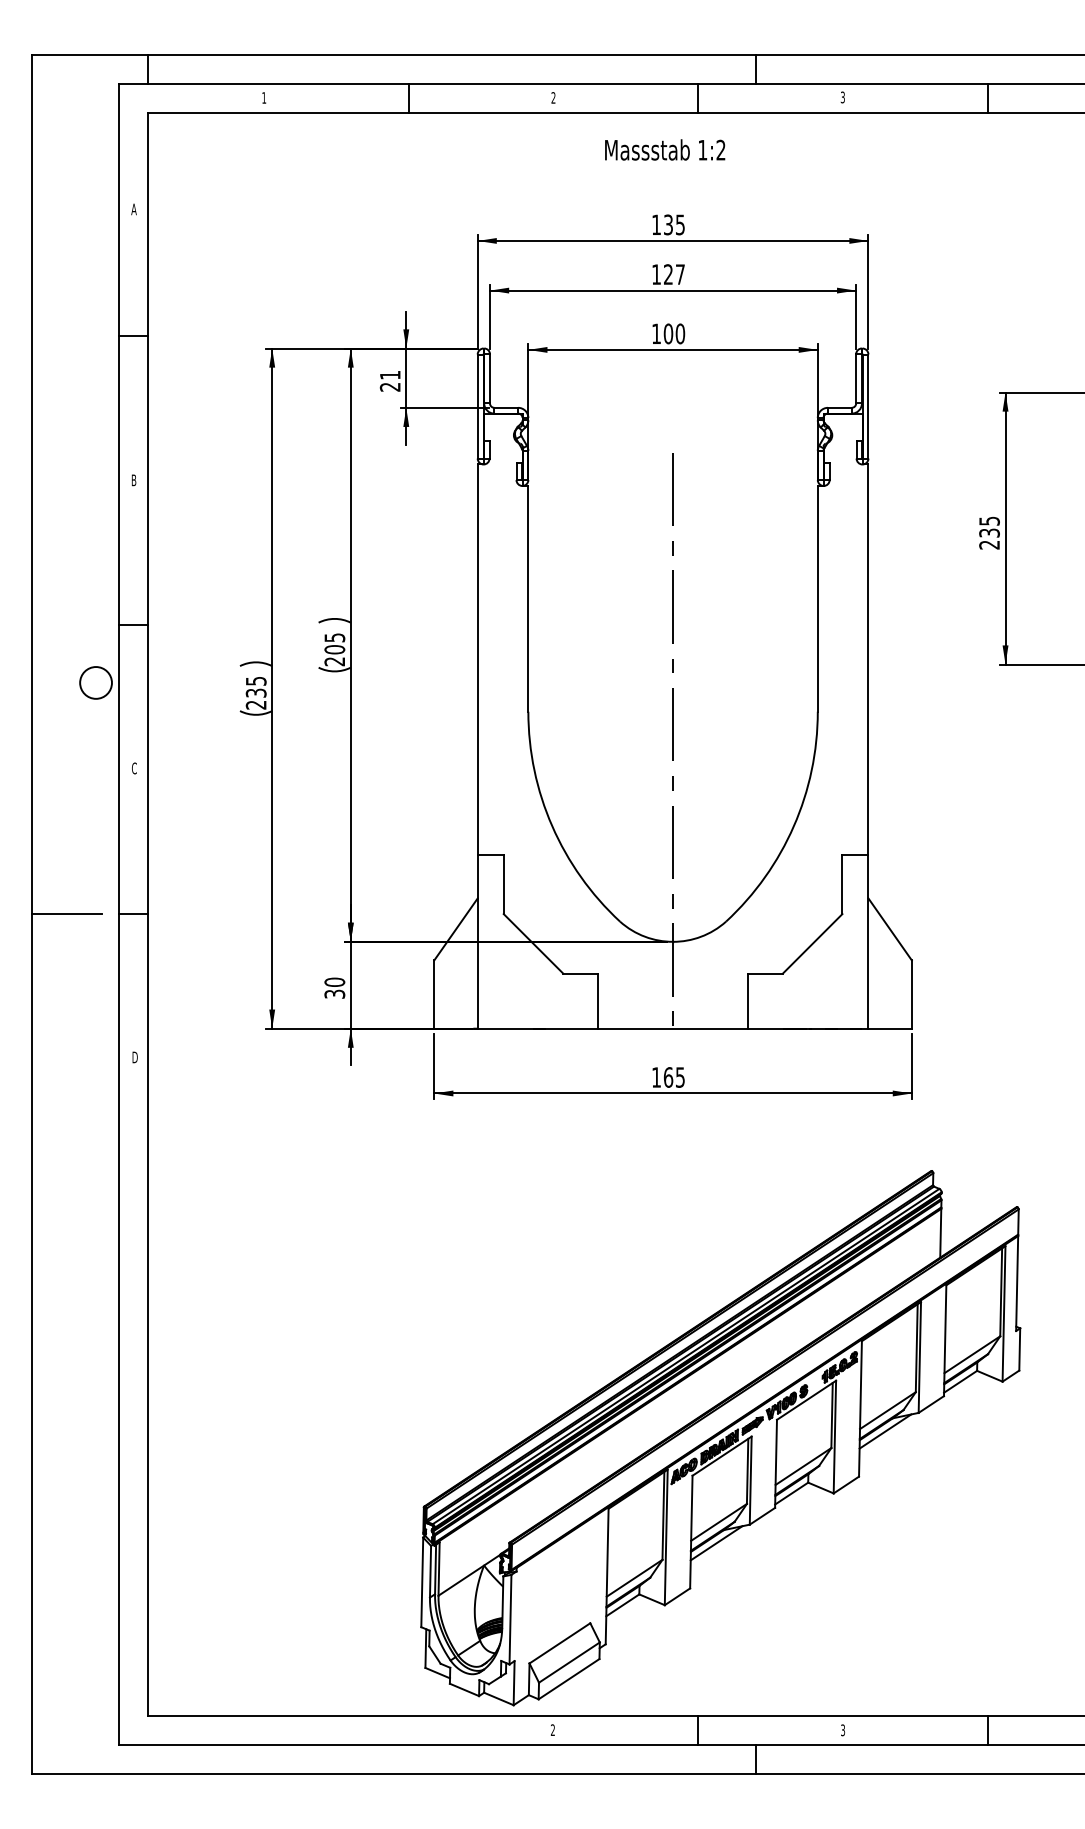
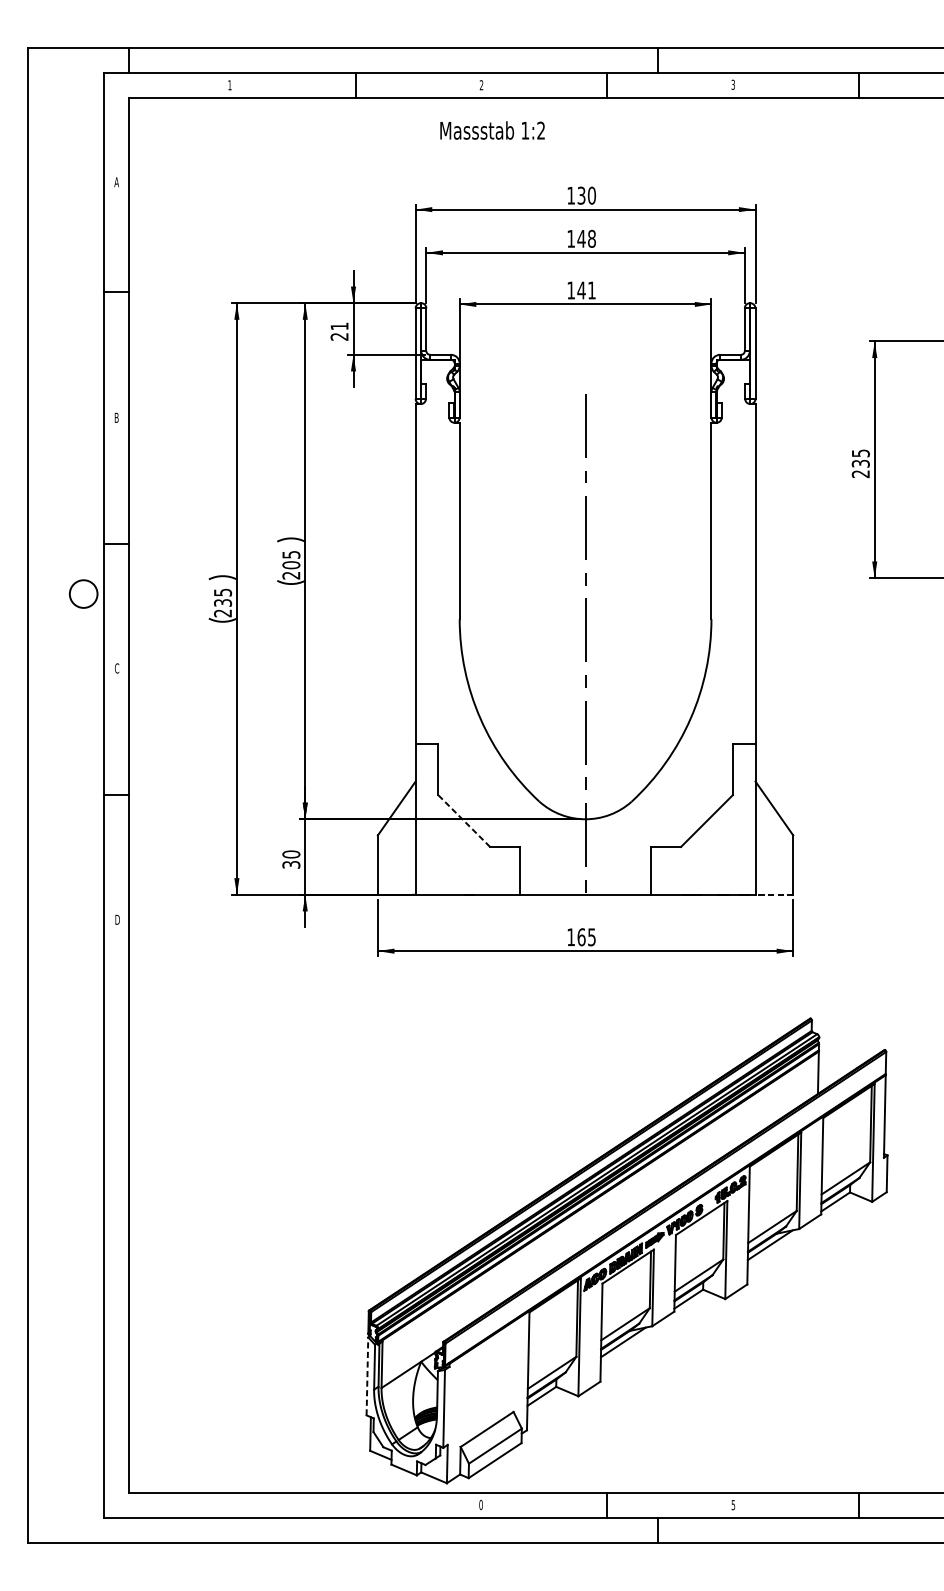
text: (665, 149) -> (492, 130), moved
text: (680, 224) -> (592, 195), 135 -> 130
text: (674, 274) -> (586, 238), 127 -> 148
text: (674, 333) -> (586, 290), 100 -> 141
line: (66, 914) -> (57, 795), removed
line: (533, 943) -> (464, 820), solid -> dashed
line: (890, 1028) -> (774, 894), solid -> dashed
line: (422, 1582) -> (367, 1376), solid -> dashed
text: (552, 1729) -> (480, 1504), 2 -> 0
text: (842, 1729) -> (732, 1504), 3 -> 5

